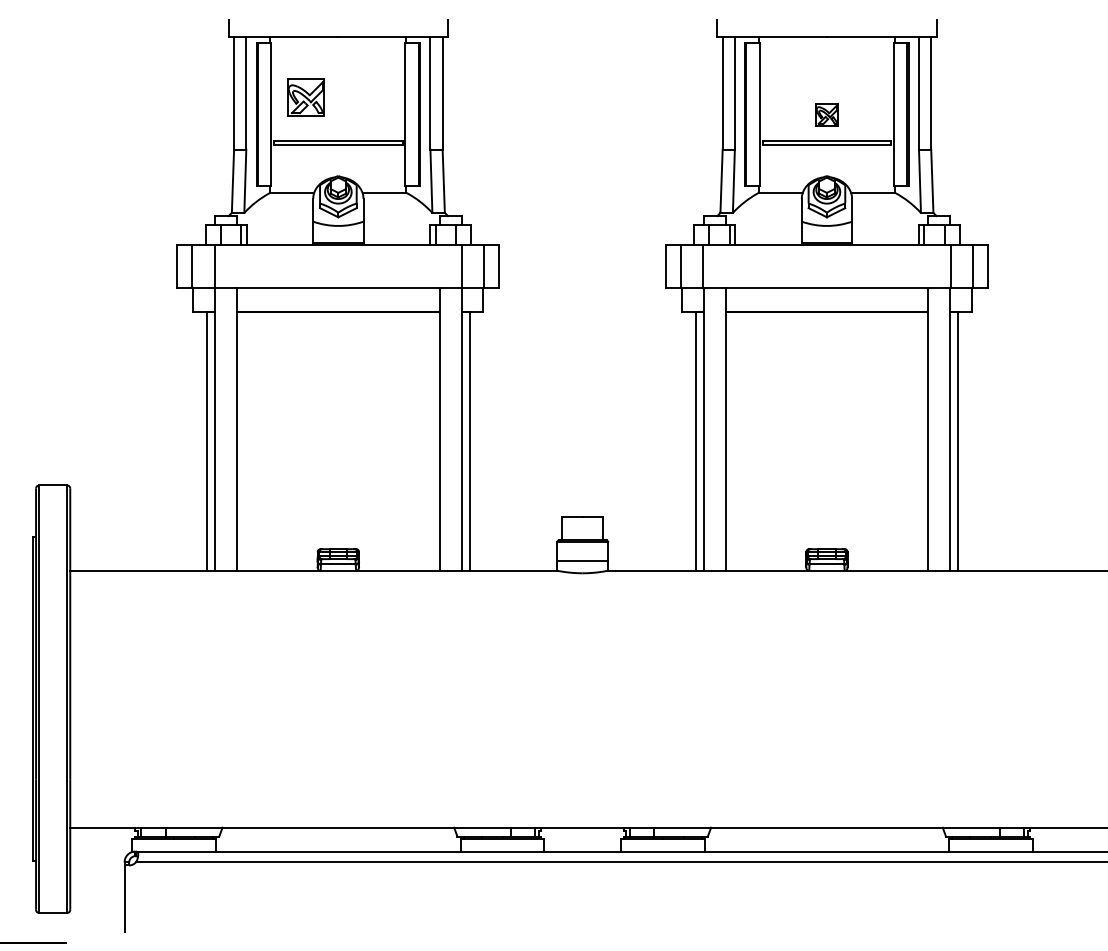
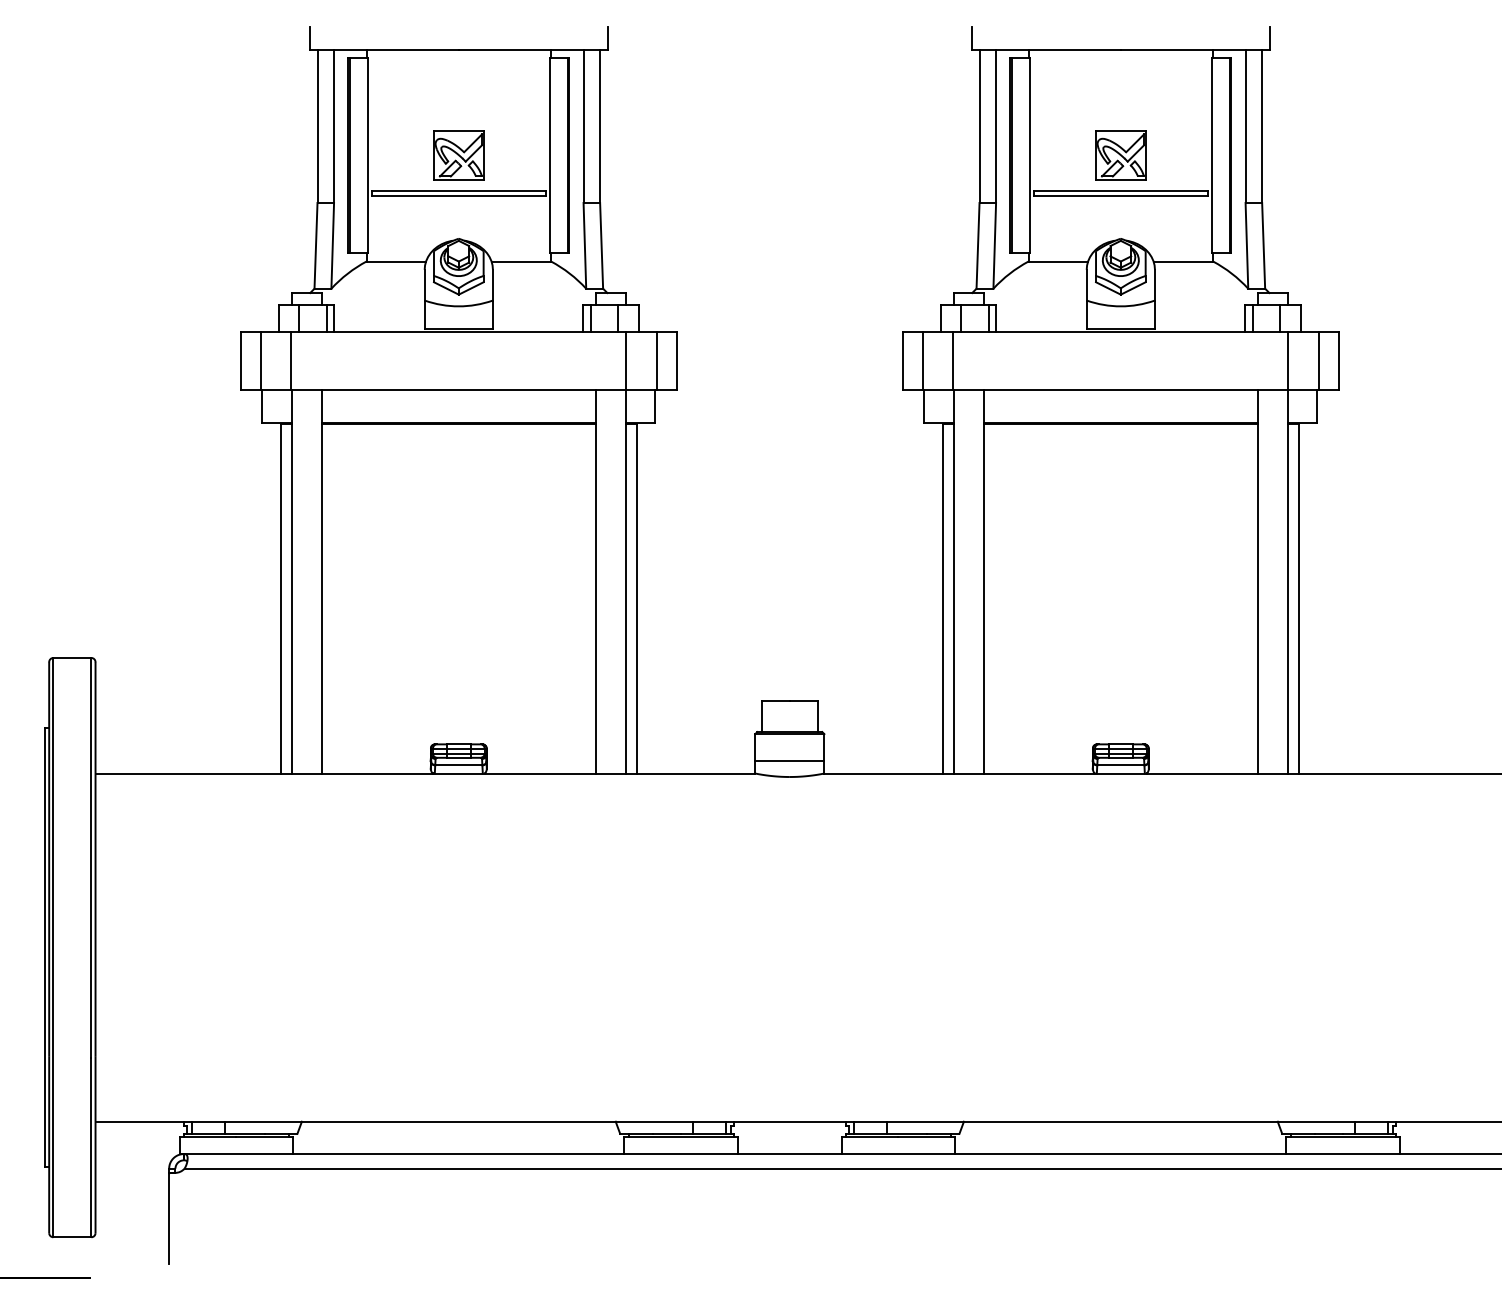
part: (305, 97) -> (458, 155), moved
part: (826, 114) -> (1120, 155), size x1.67

